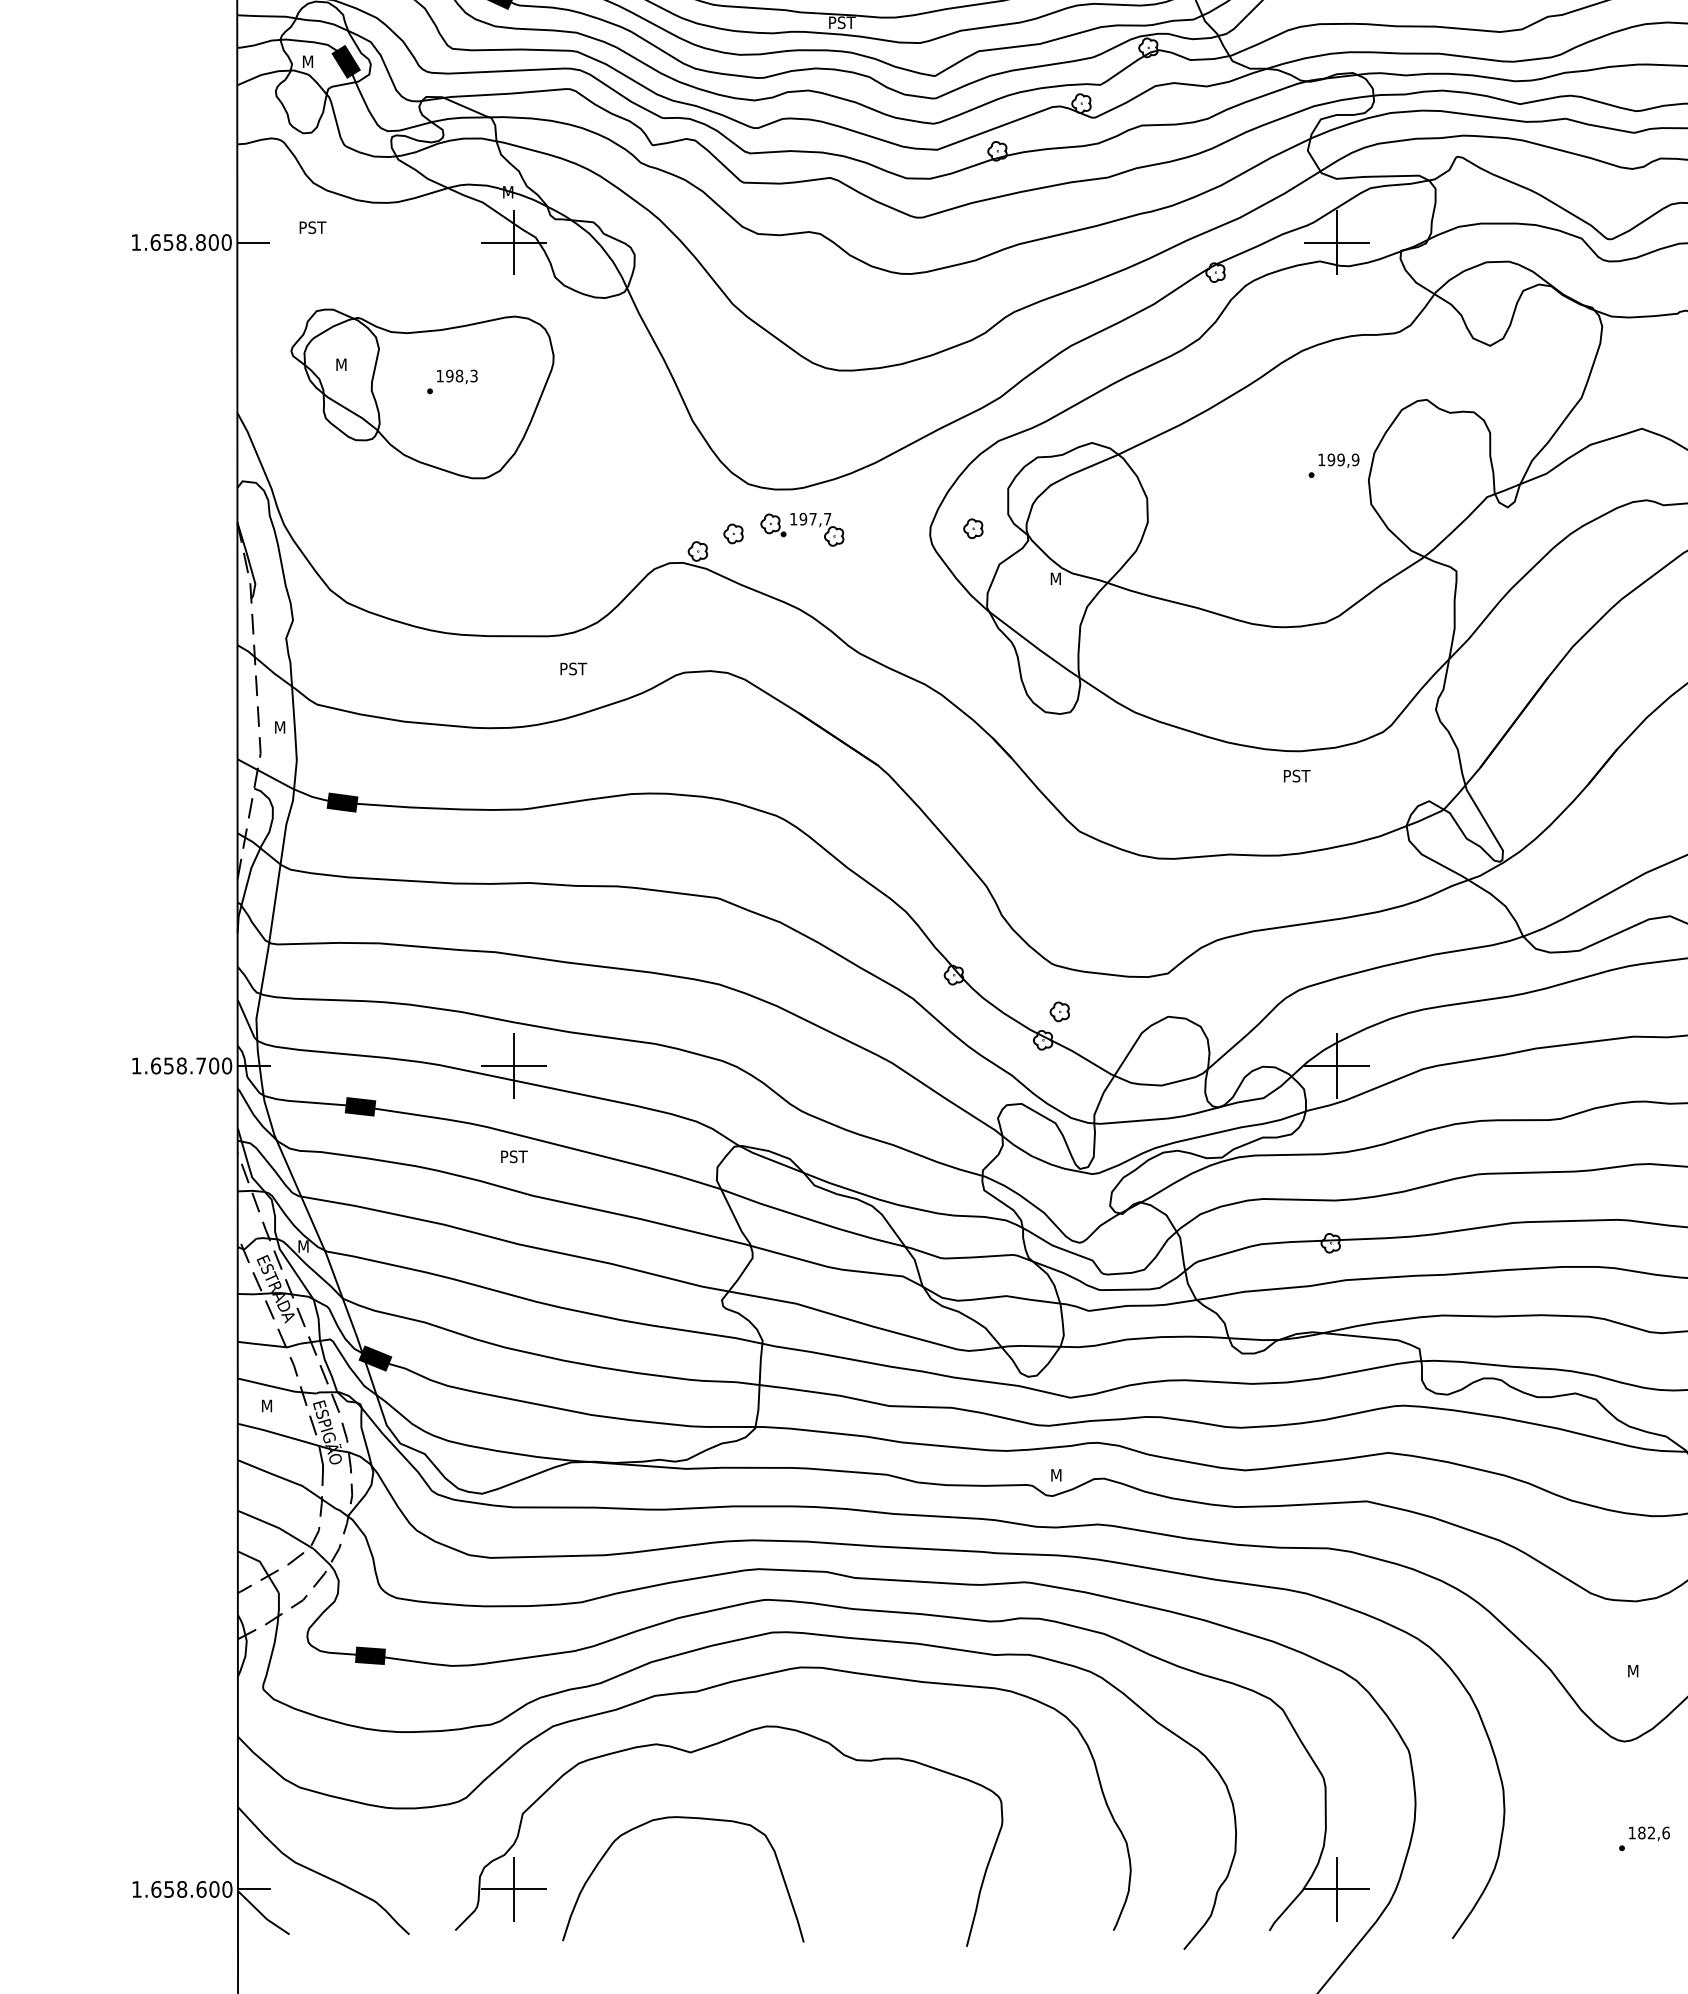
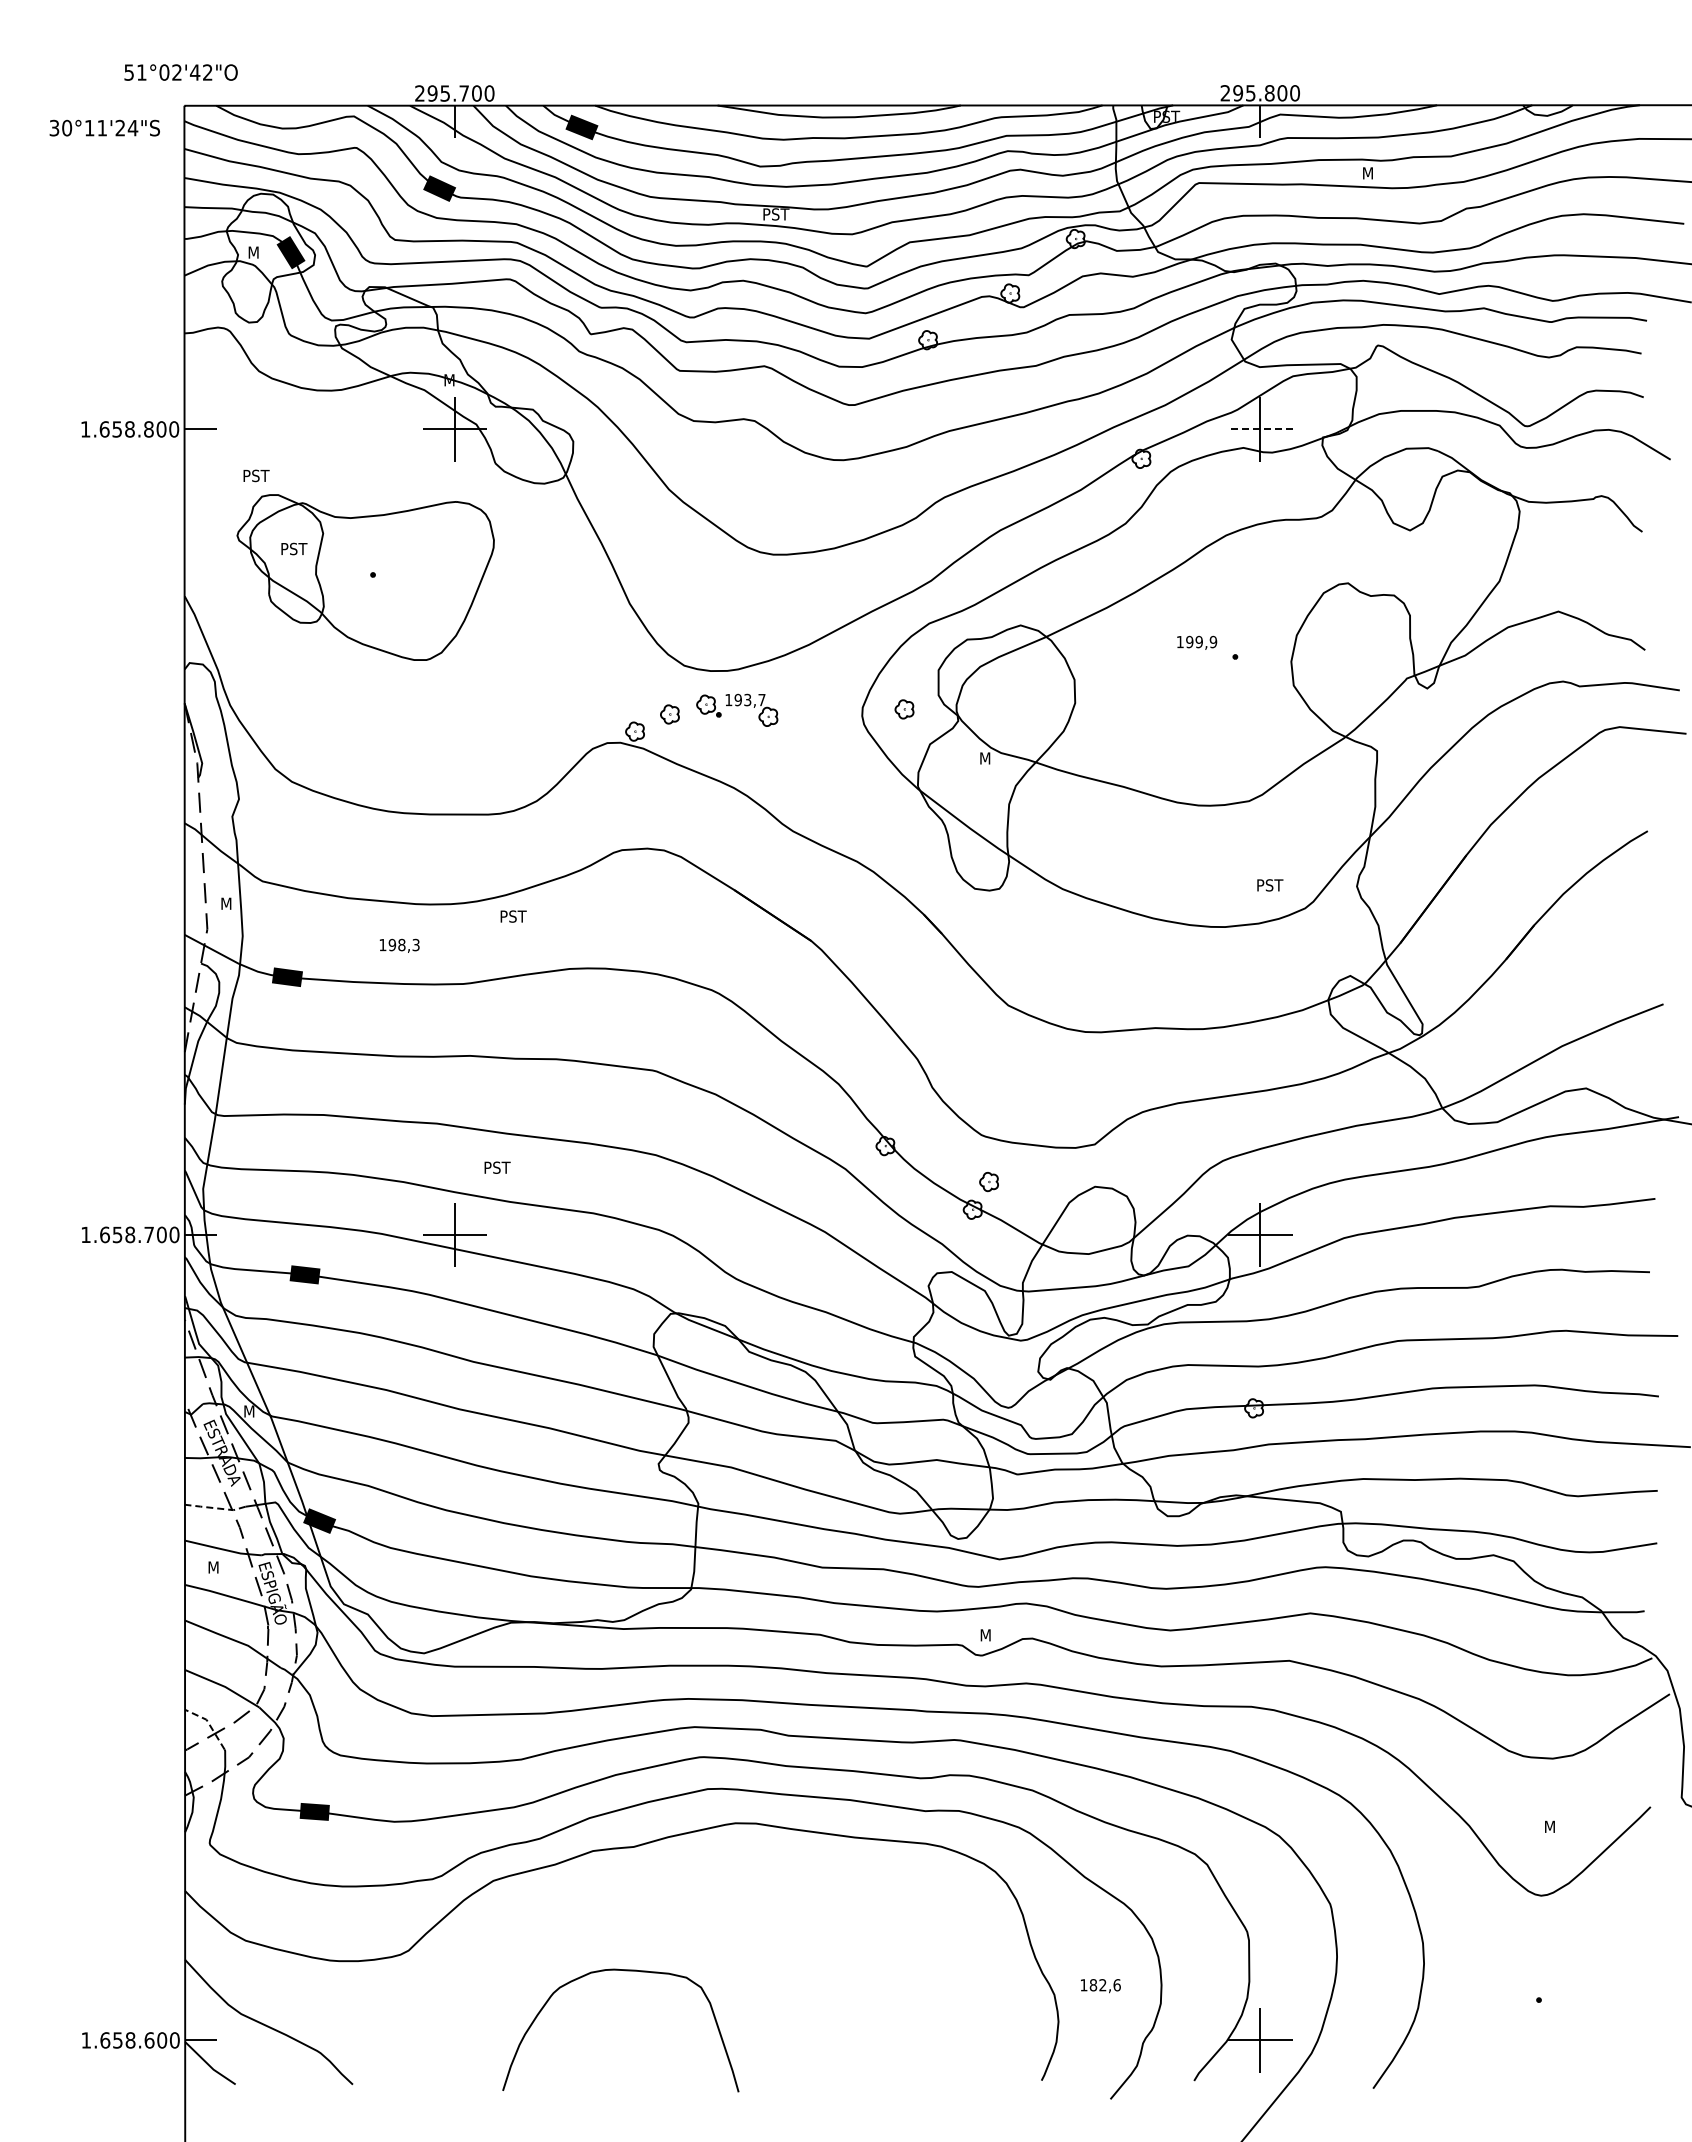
text: (312, 227) -> (256, 475), moved
line: (1336, 242) -> (1259, 429), solid -> dashed
text: (349, 364) -> (294, 548), M -> PST
text: (457, 376) -> (399, 945), moved
text: (1339, 460) -> (1197, 642), moved
text: (812, 518) -> (747, 699), 197,7 -> 193,7
text: (573, 668) -> (513, 916), moved
text: (1297, 776) -> (1270, 885), moved
text: (514, 1156) -> (497, 1167), moved
line: (268, 1345) -> (215, 1508), solid -> dashed
line: (262, 1566) -> (209, 1724), solid -> dashed
part: (700, 1750) -> (637, 1904), removed
text: (1649, 1834) -> (1100, 1986), moved

